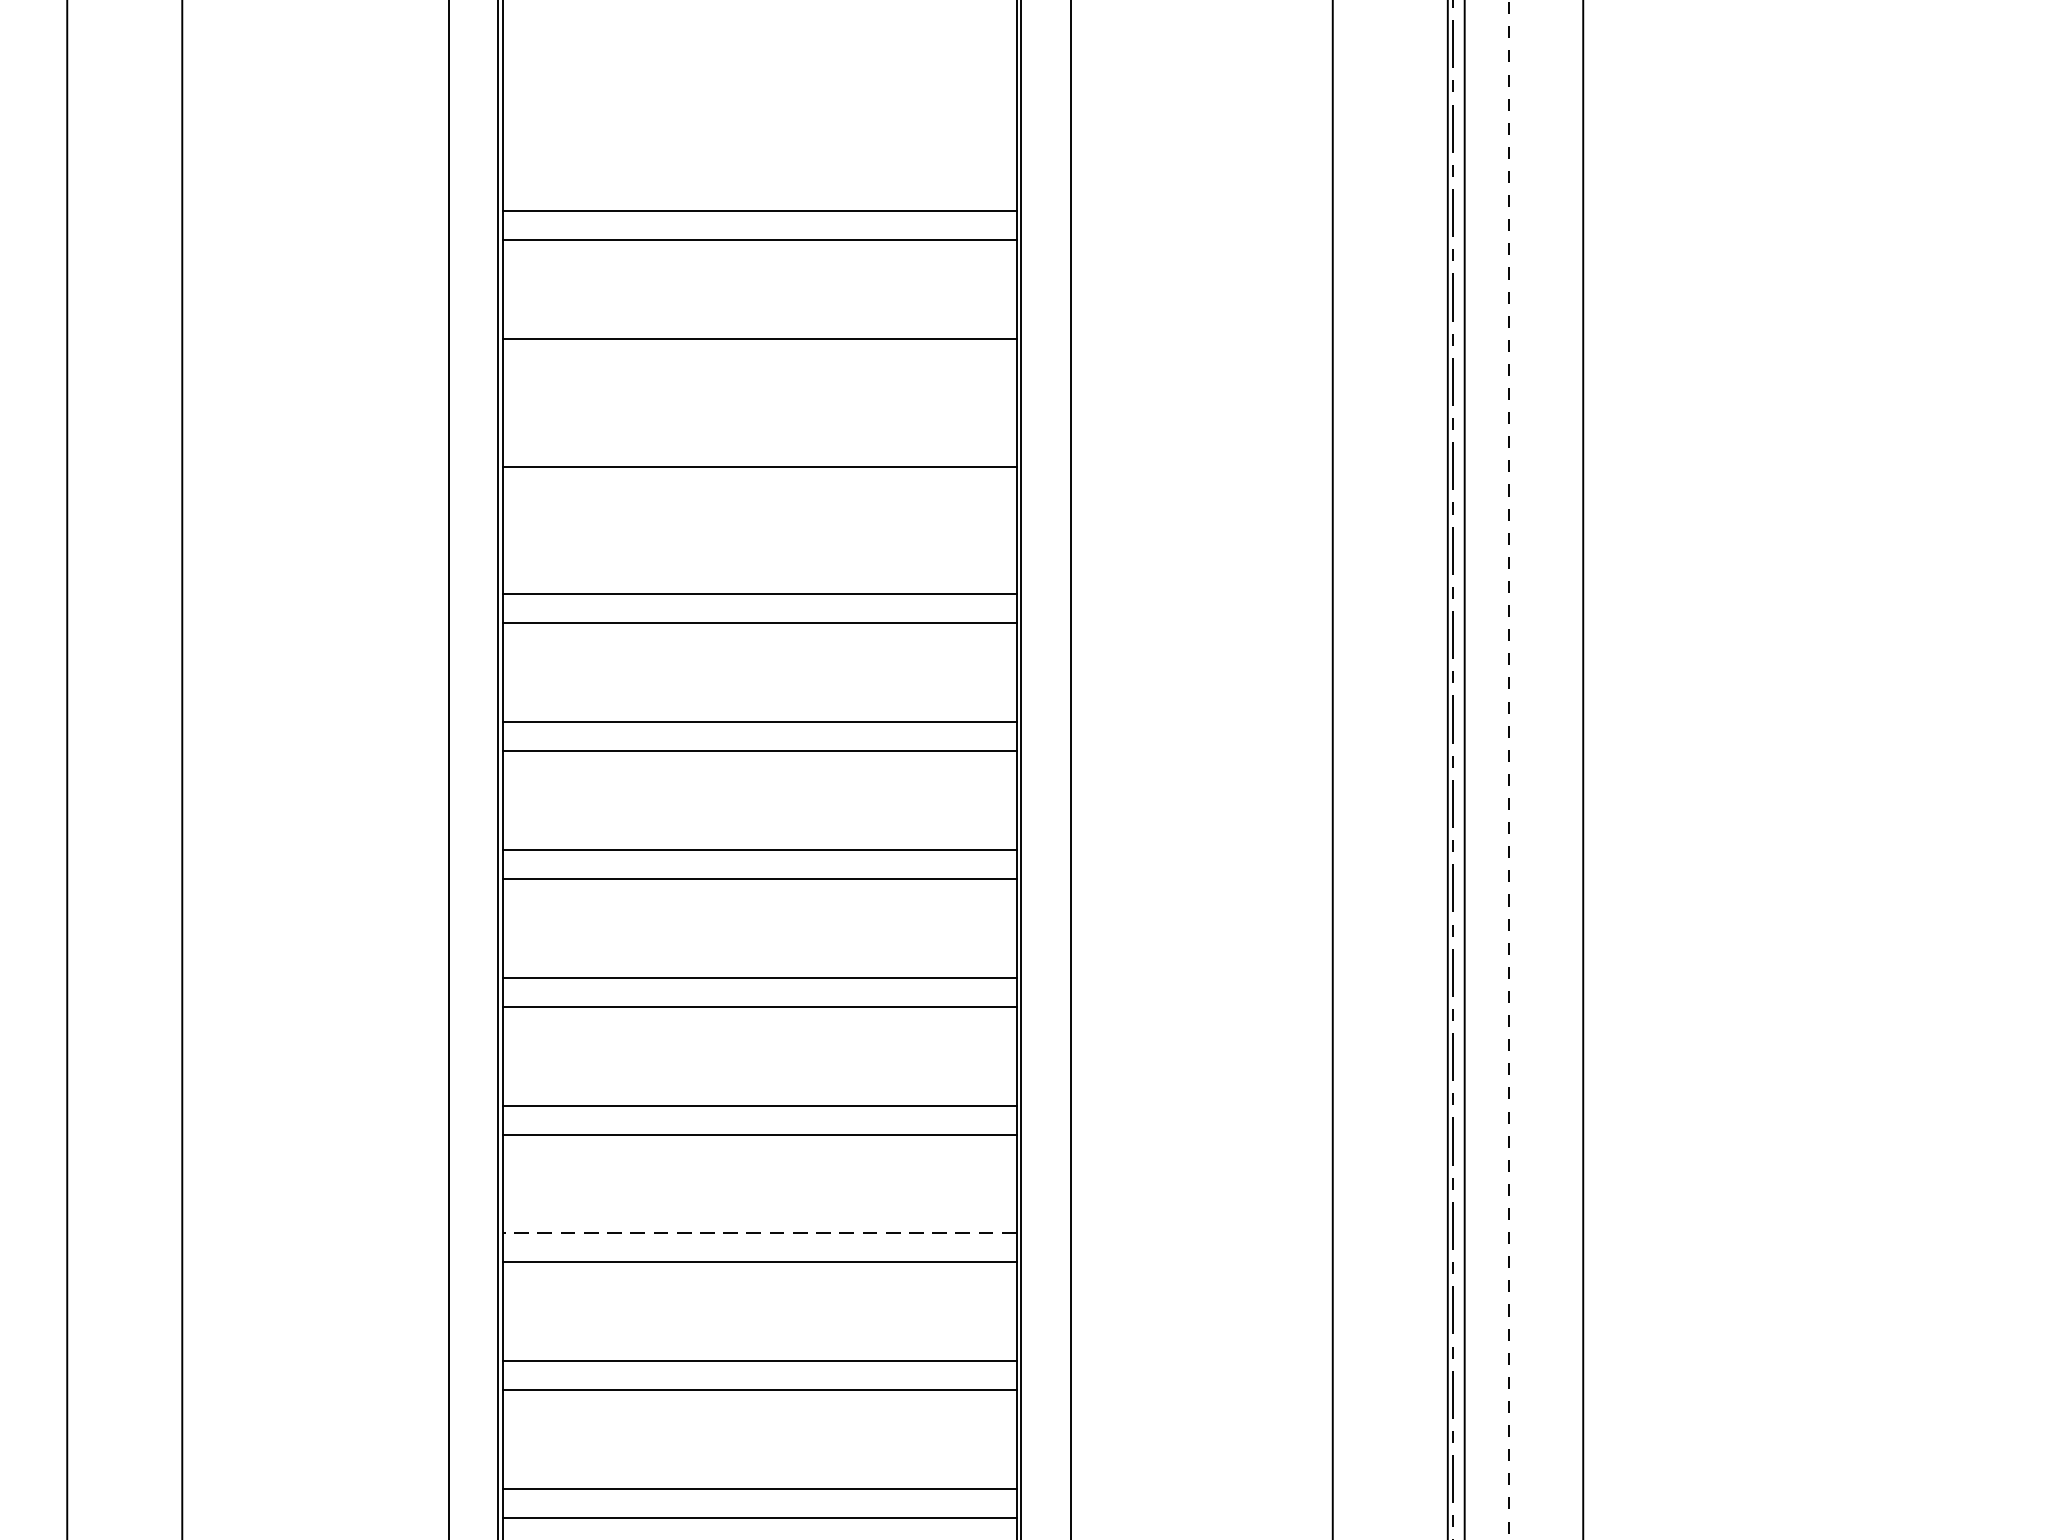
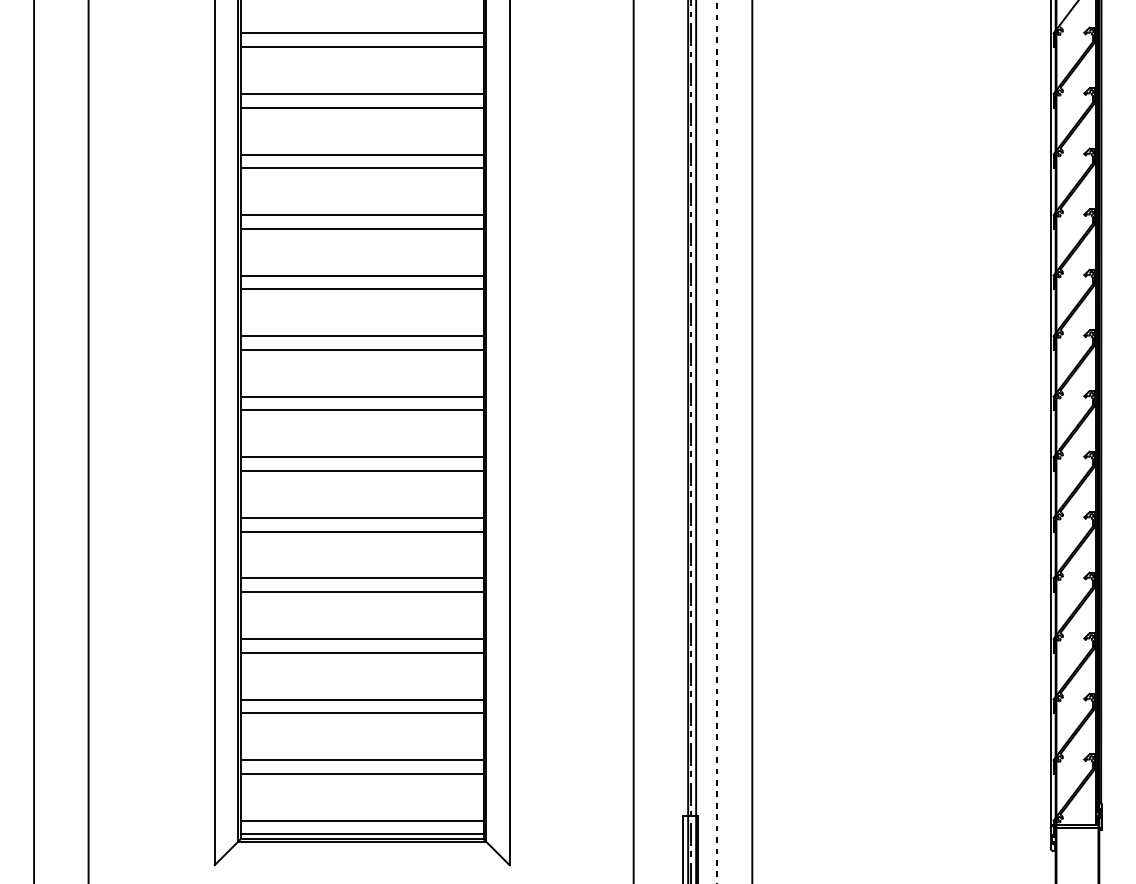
line: (758, 367) -> (361, 107), added
line: (758, 495) -> (361, 168), added
line: (760, 1232) -> (362, 517), dashed -> solid

